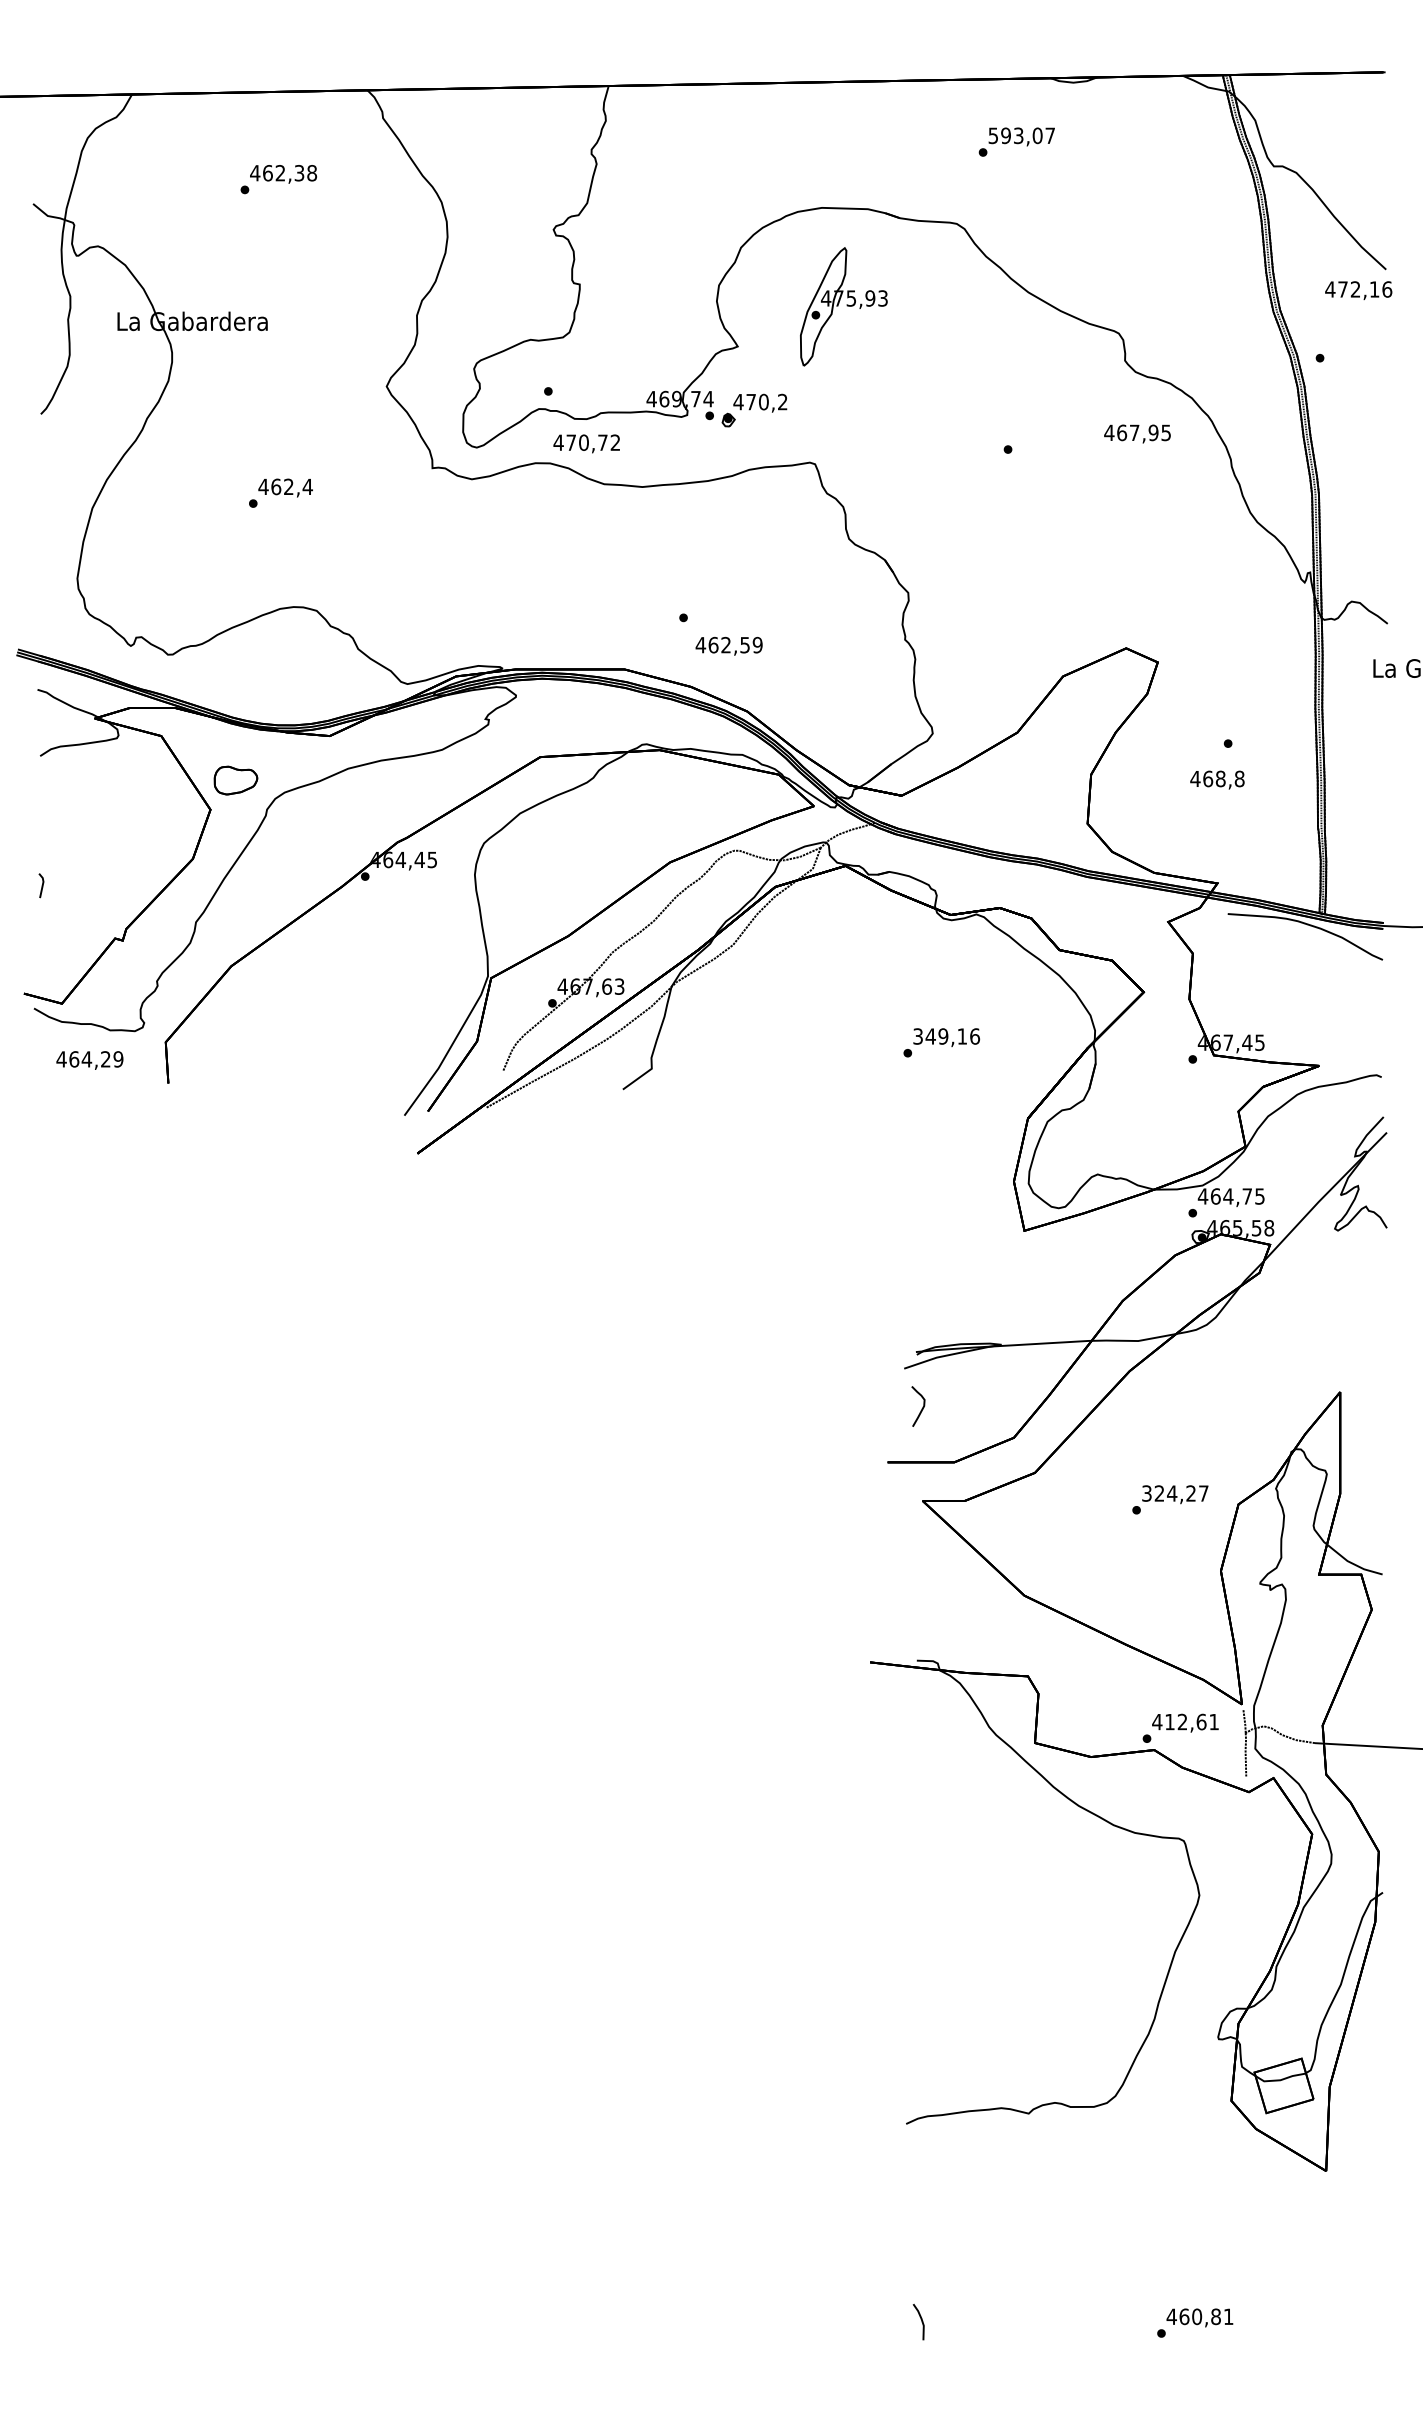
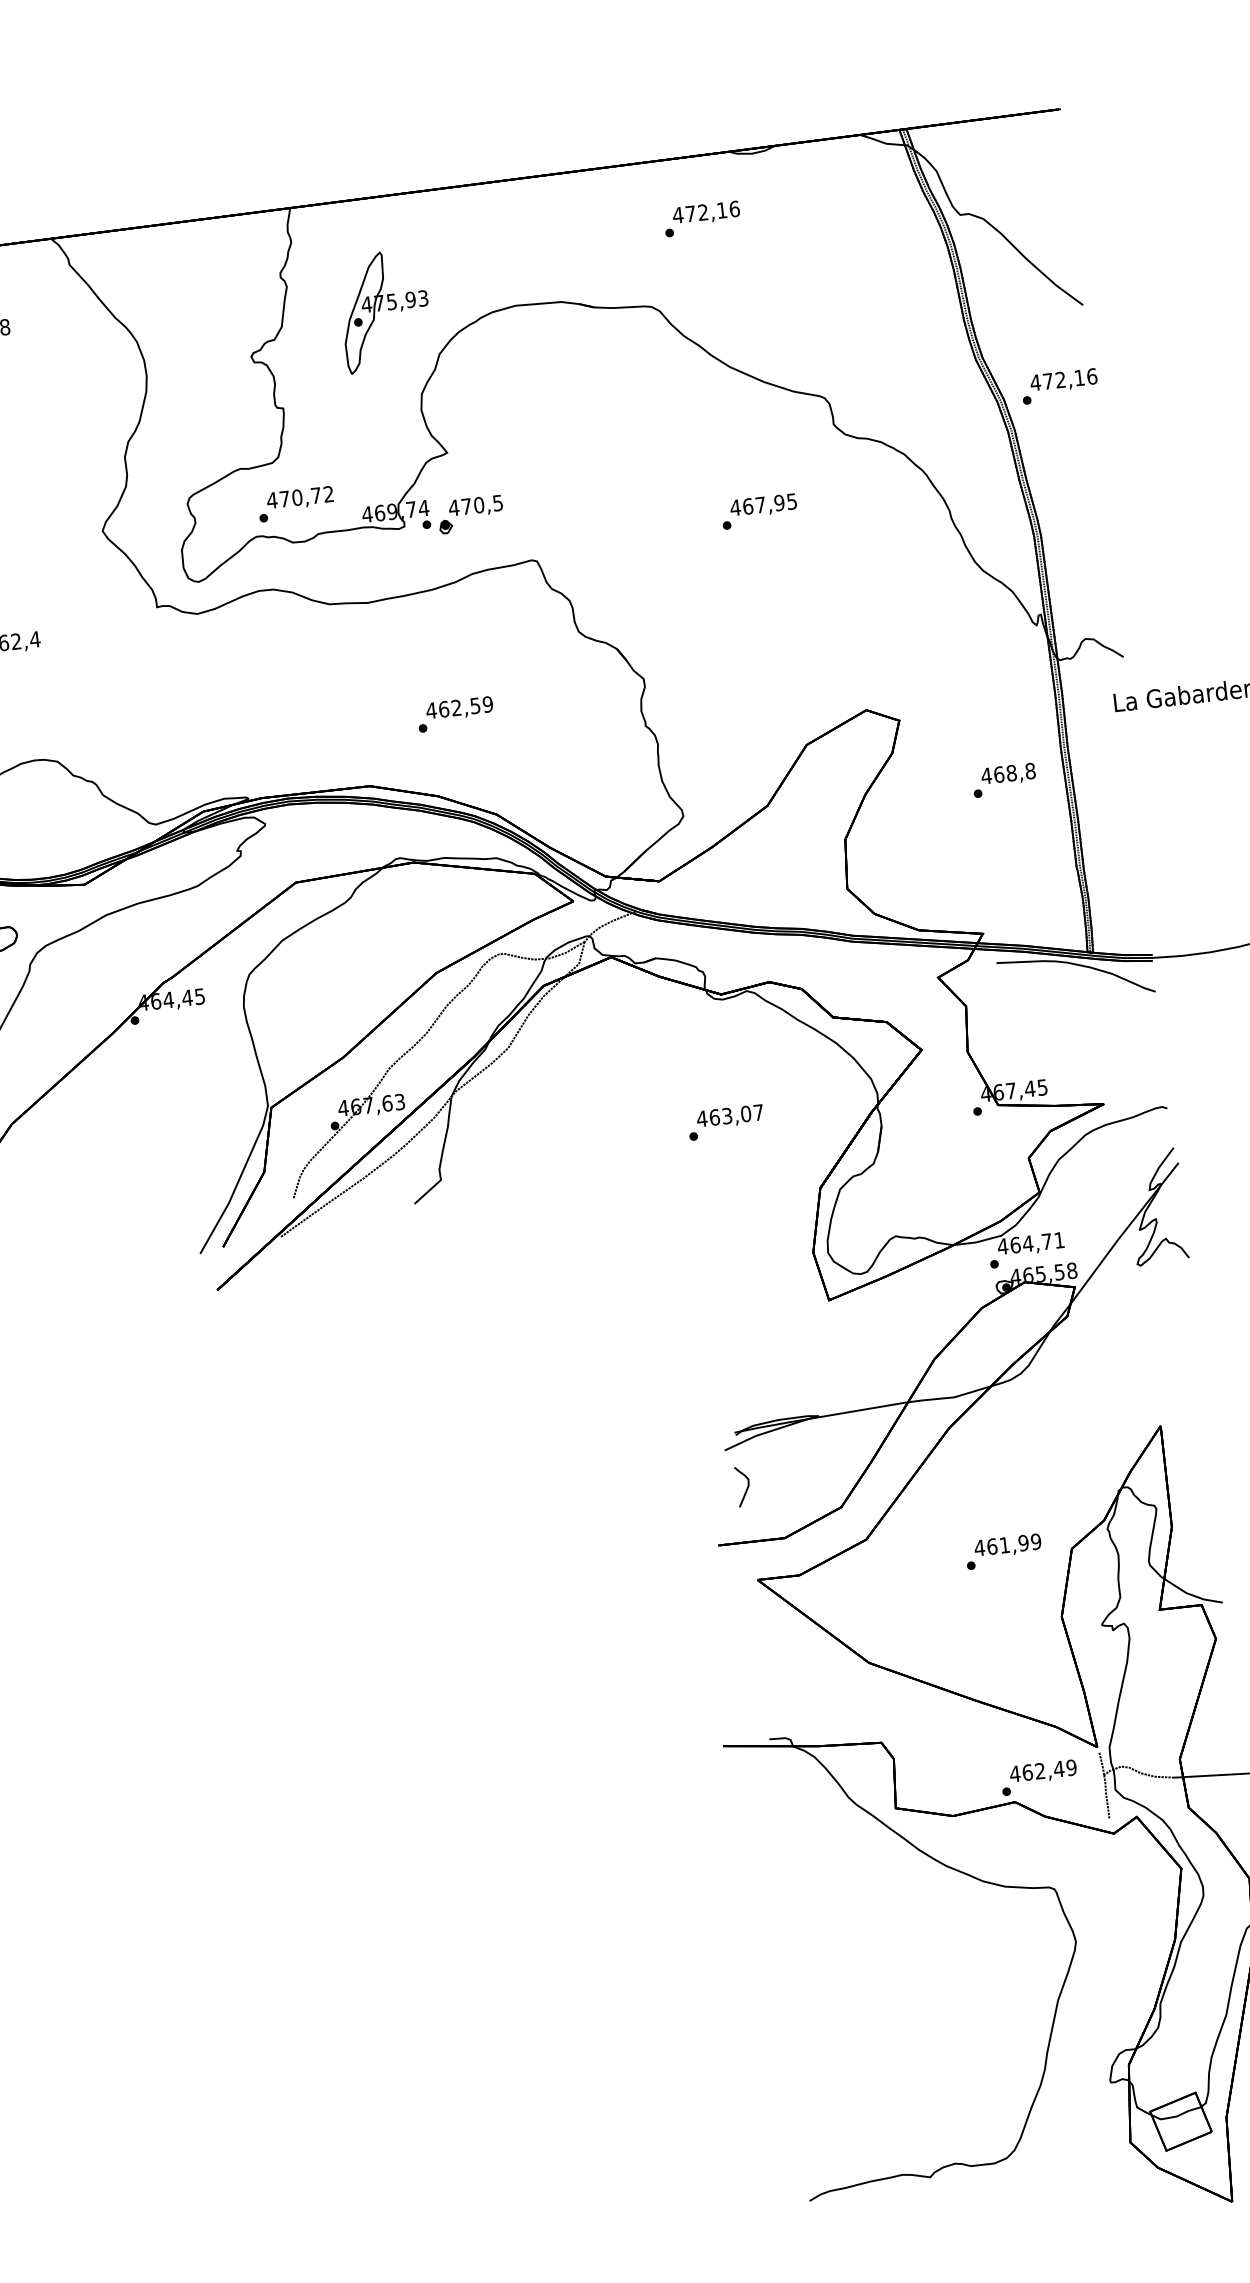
text: (1021, 135) -> (706, 211), 593,07 -> 472,16
text: (1358, 290) -> (1063, 380), moved
part: (843, 306) -> (384, 310), moved
text: (782, 401) -> (497, 502), 470,2 -> 470,5
text: (1137, 433) -> (763, 505), moved
text: (586, 443) -> (299, 498), moved
text: (728, 645) -> (458, 708), moved
text: (1217, 779) -> (1008, 774), moved
text: (946, 1036) -> (730, 1115), 349,16 -> 463,07
text: (1259, 1196) -> (1058, 1240), 464,75 -> 464,71
text: (1174, 1493) -> (1007, 1544), 324,27 -> 461,99
text: (1192, 1721) -> (1050, 1769), 412,61 -> 462,49

